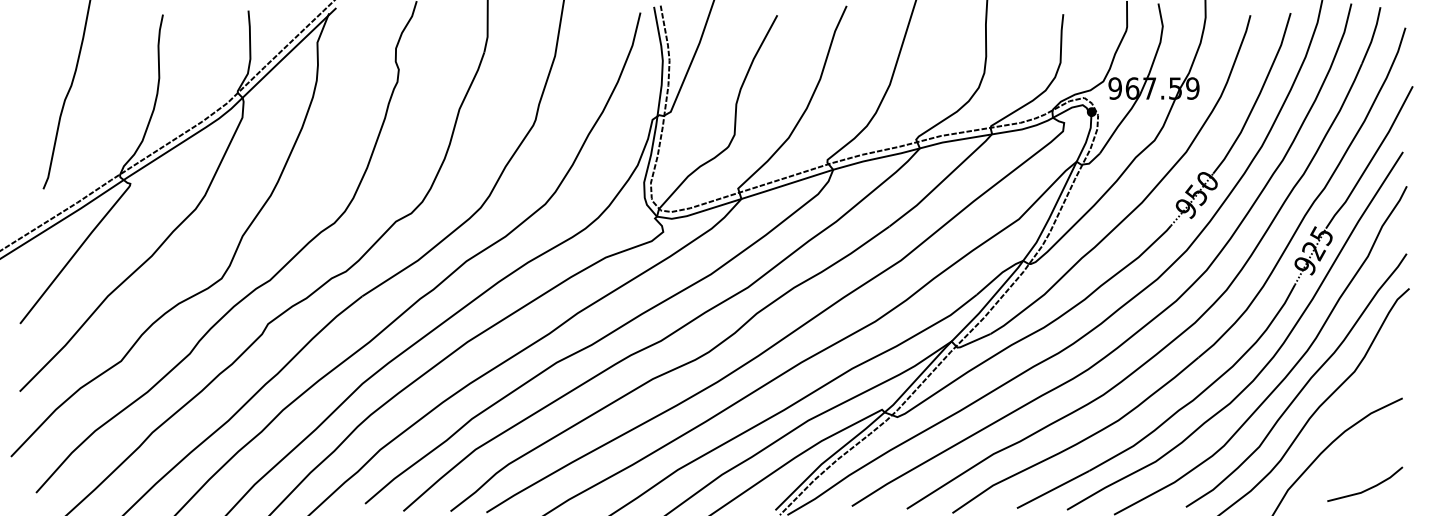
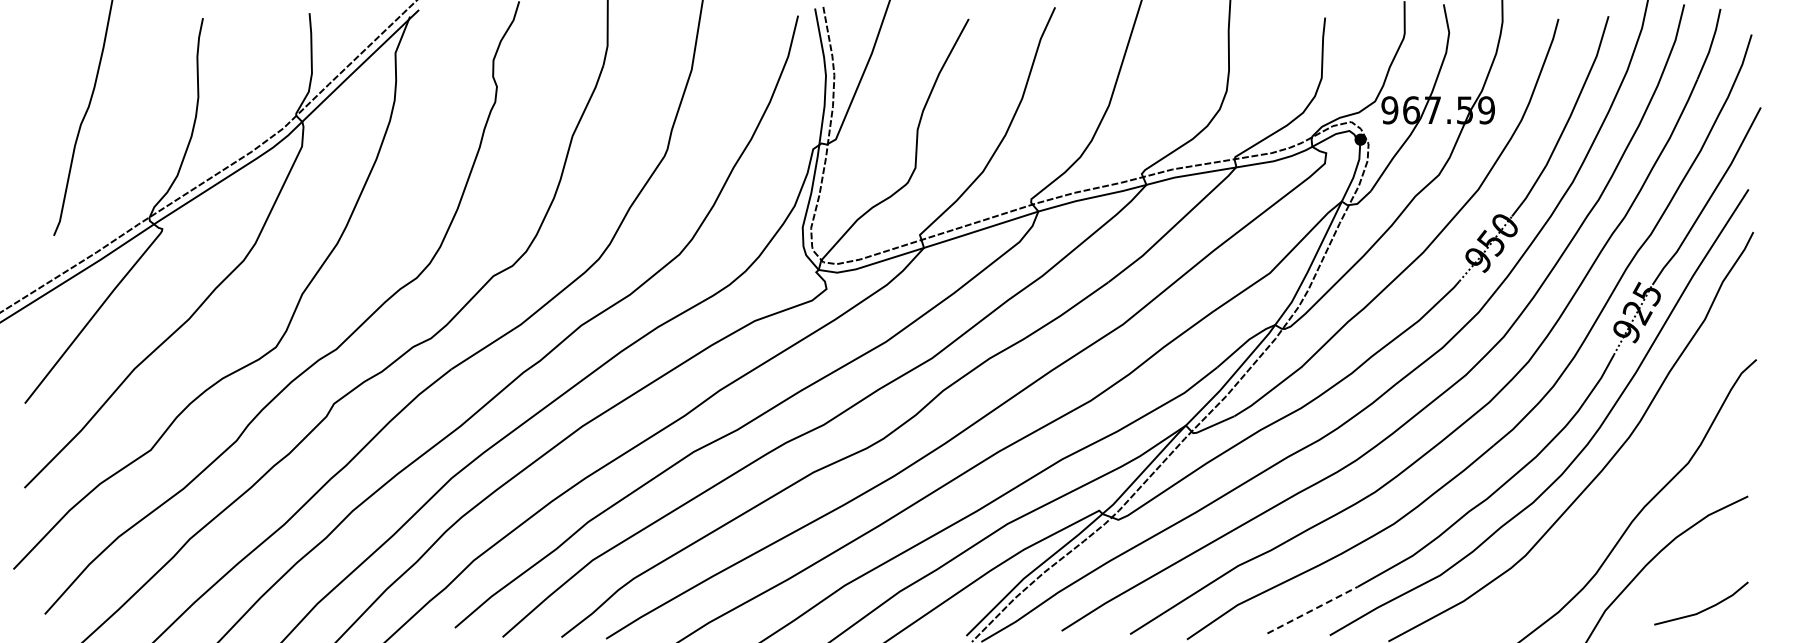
curve: (1302, 387) -> (1623, 482), removed
line: (1053, 489) -> (1312, 610), solid -> dashed

